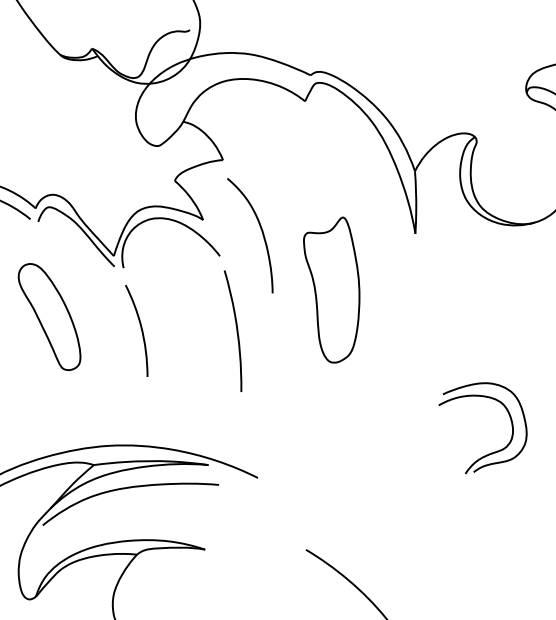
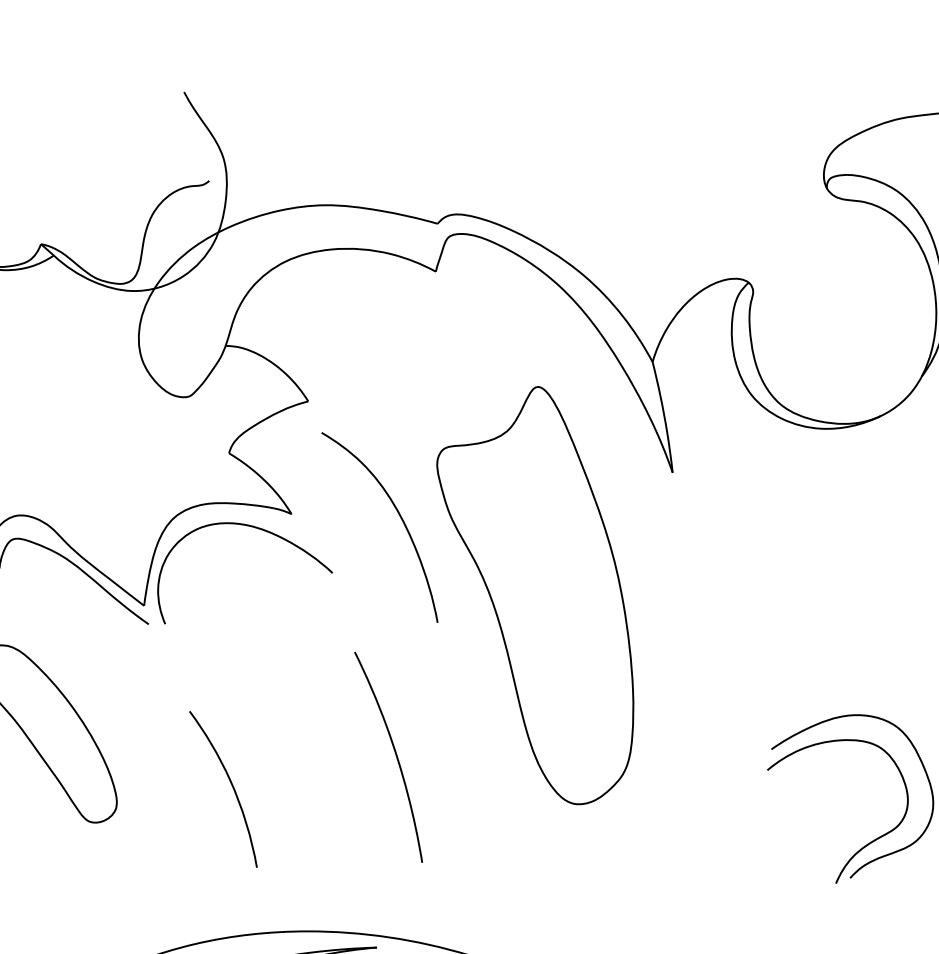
part: (331, 289) -> (540, 597), size x1.6
curve: (140, 328) -> (229, 783), moved
curve: (236, 330) -> (394, 754), moved

